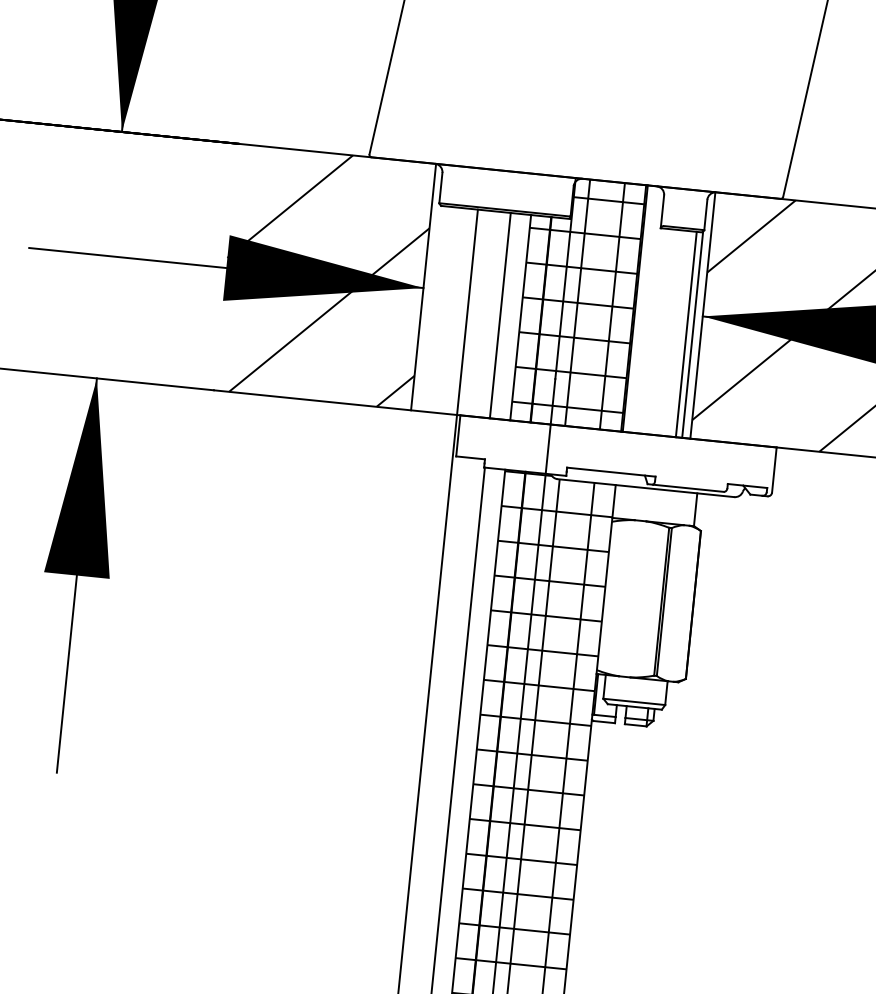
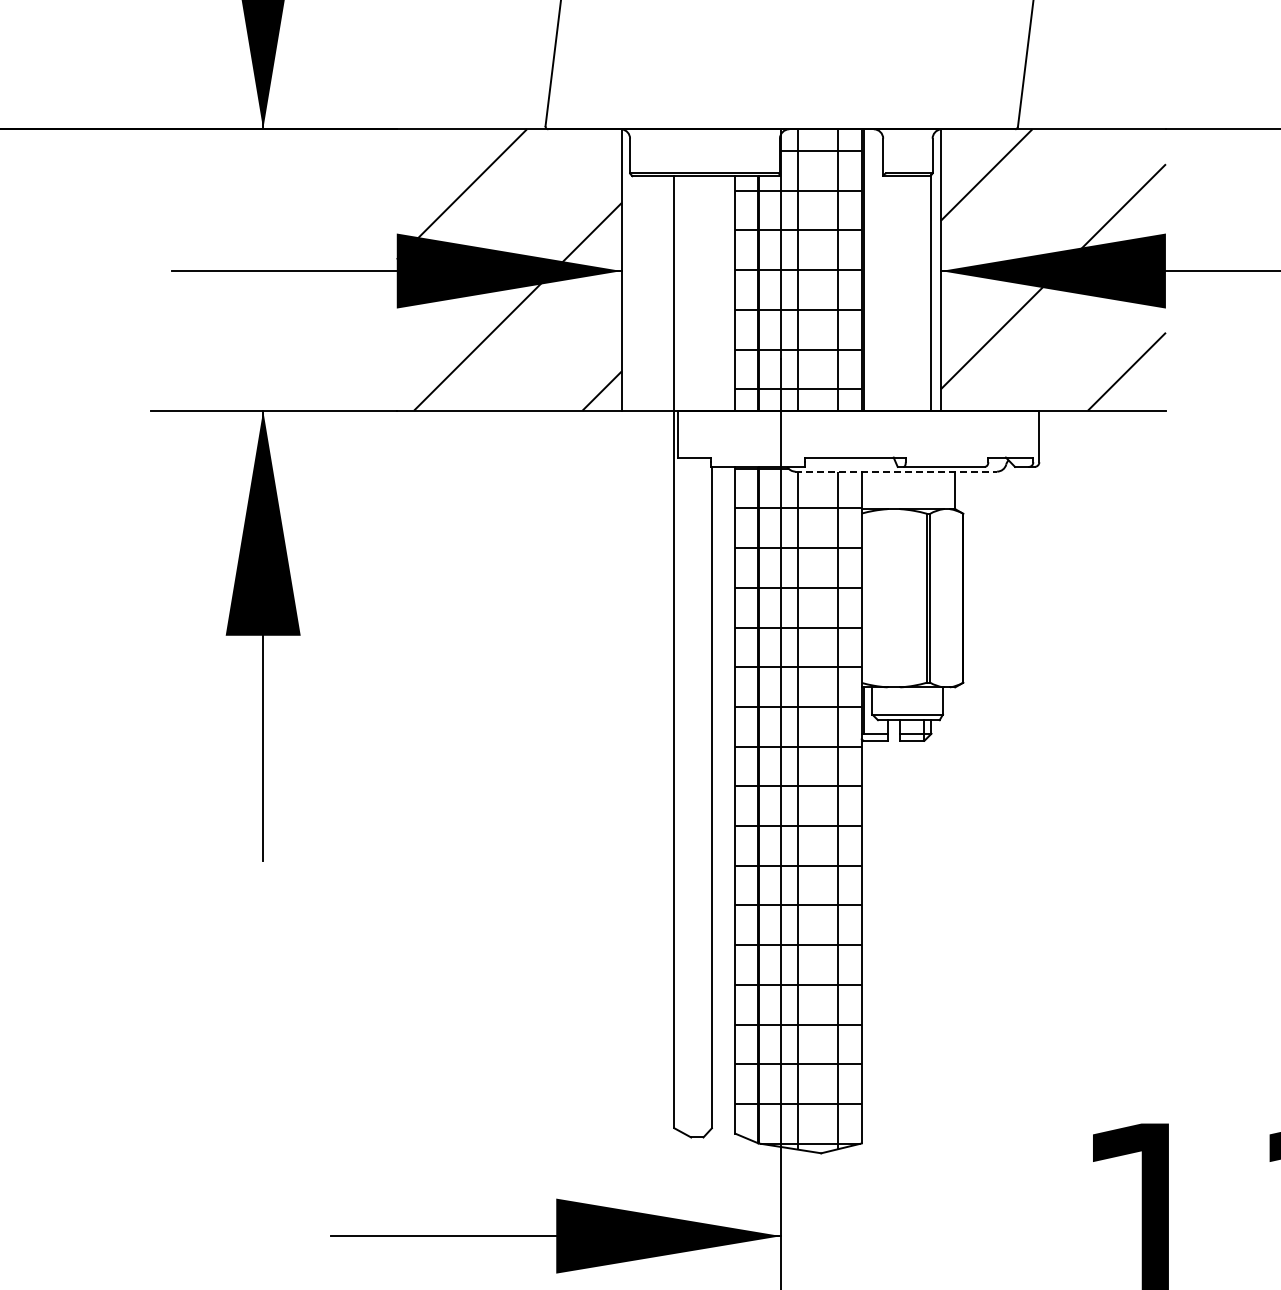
line: (499, 315) -> (711, 293), removed
line: (686, 334) -> (924, 293), removed
line: (646, 488) -> (896, 471), solid -> dashed

